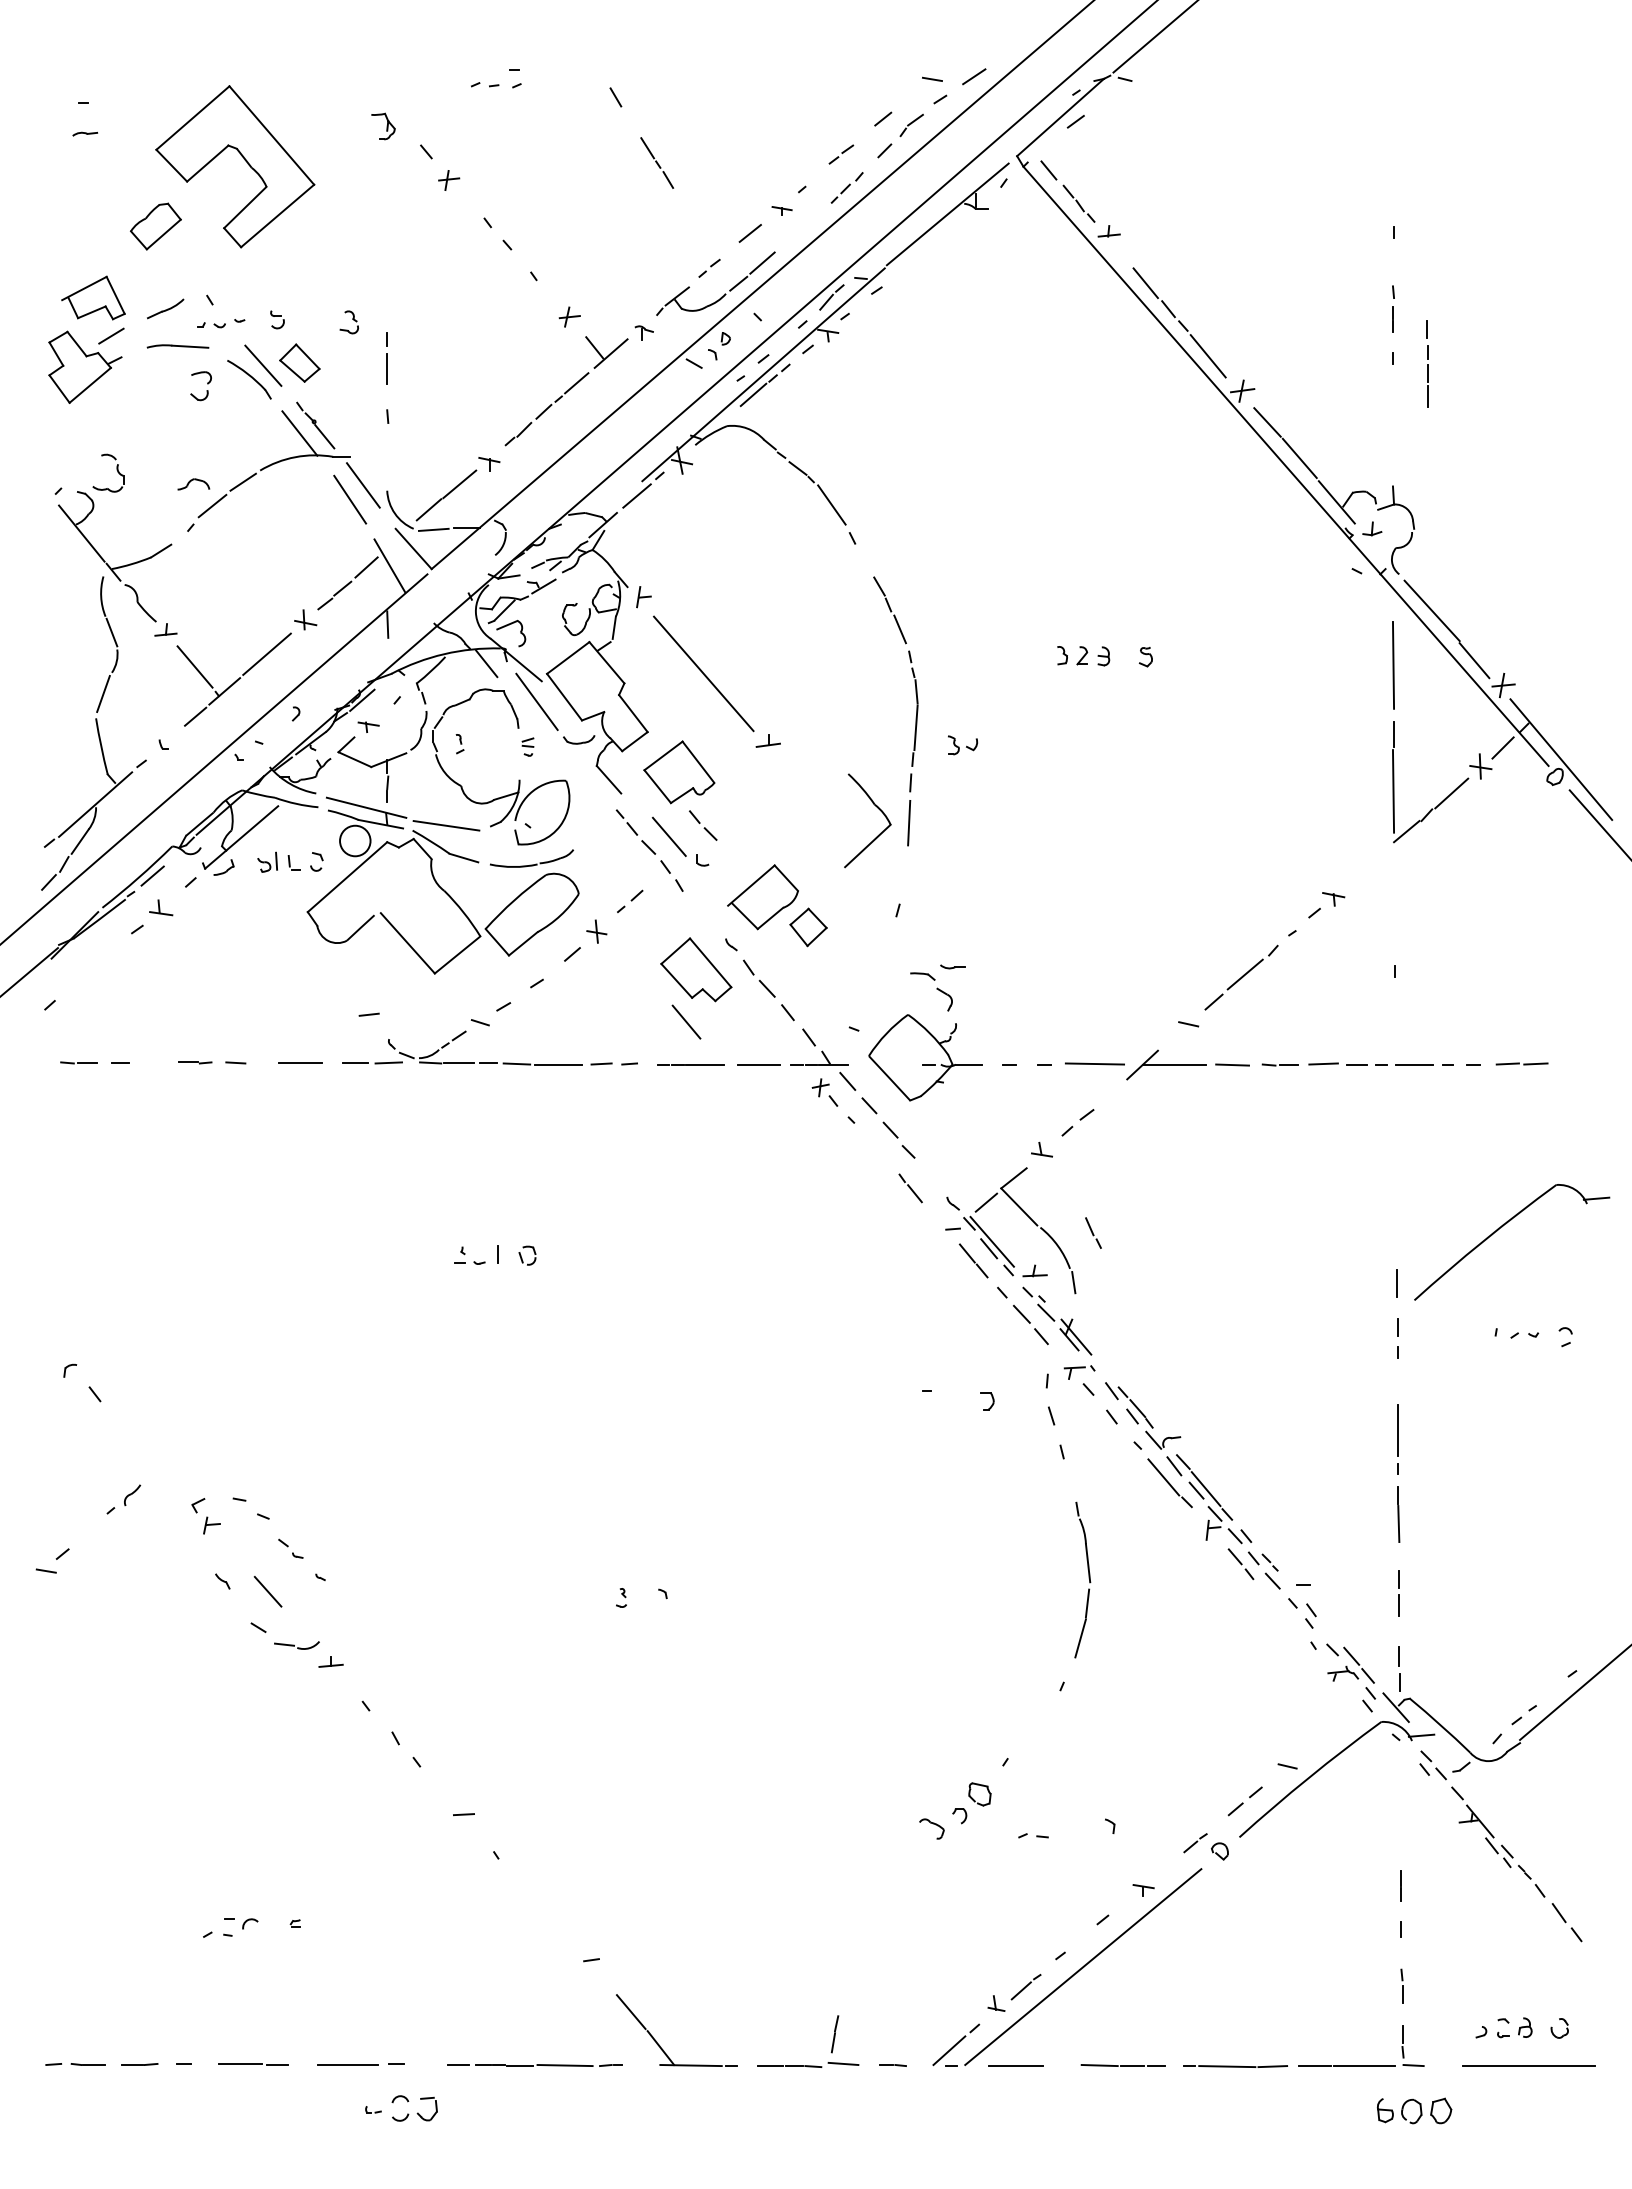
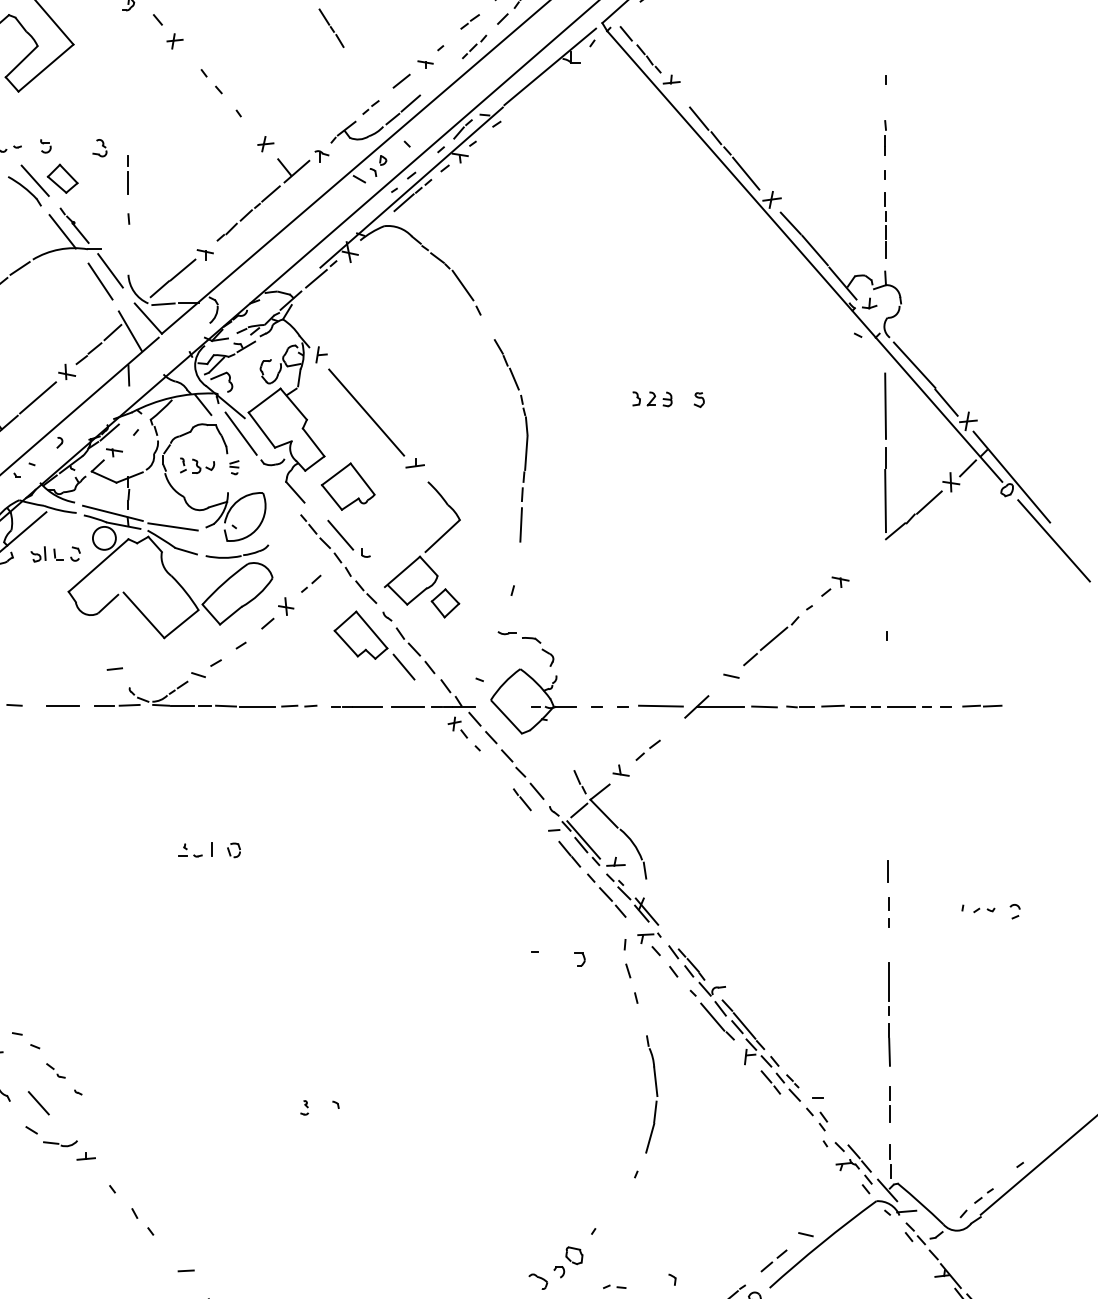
part: (1427, 363) -> (885, 224), moved
part: (963, 745) -> (203, 466), moved
part: (878, 809) -> (450, 508), moved
part: (703, 825) -> (366, 592), moved
part: (952, 966) -> (507, 632), moved
line: (686, 1021) -> (404, 666), moved
line: (929, 1177) -> (536, 791), added
part: (1502, 1227) -> (967, 829), removed
part: (1093, 1232) -> (580, 781), moved

